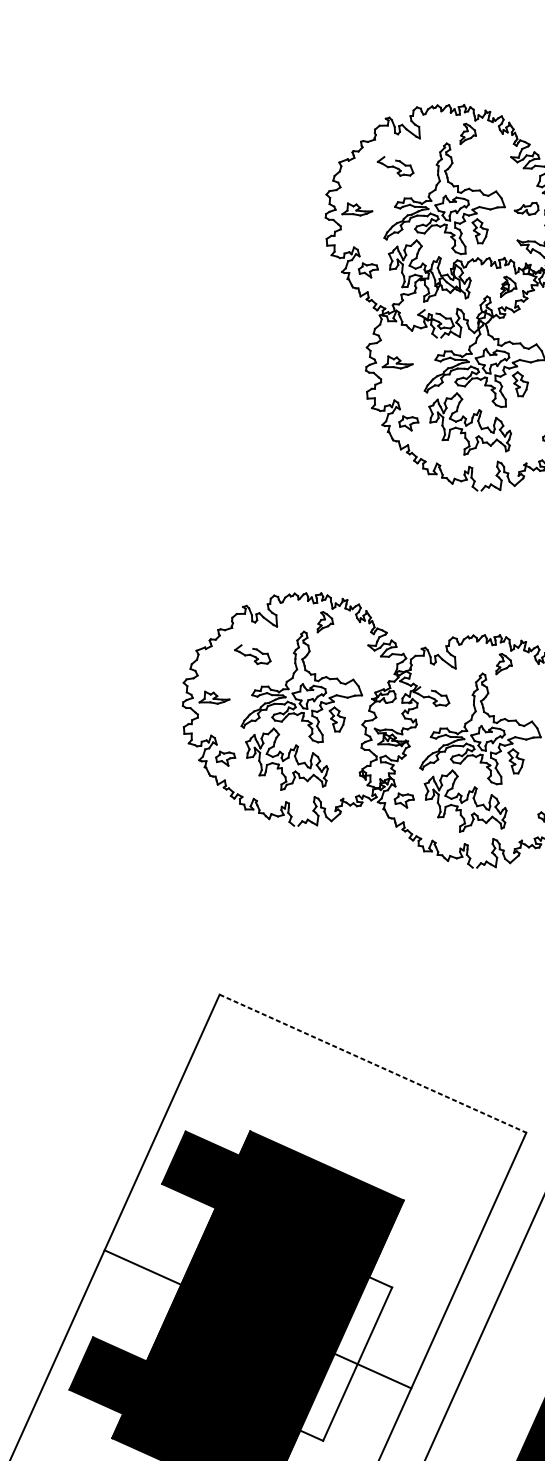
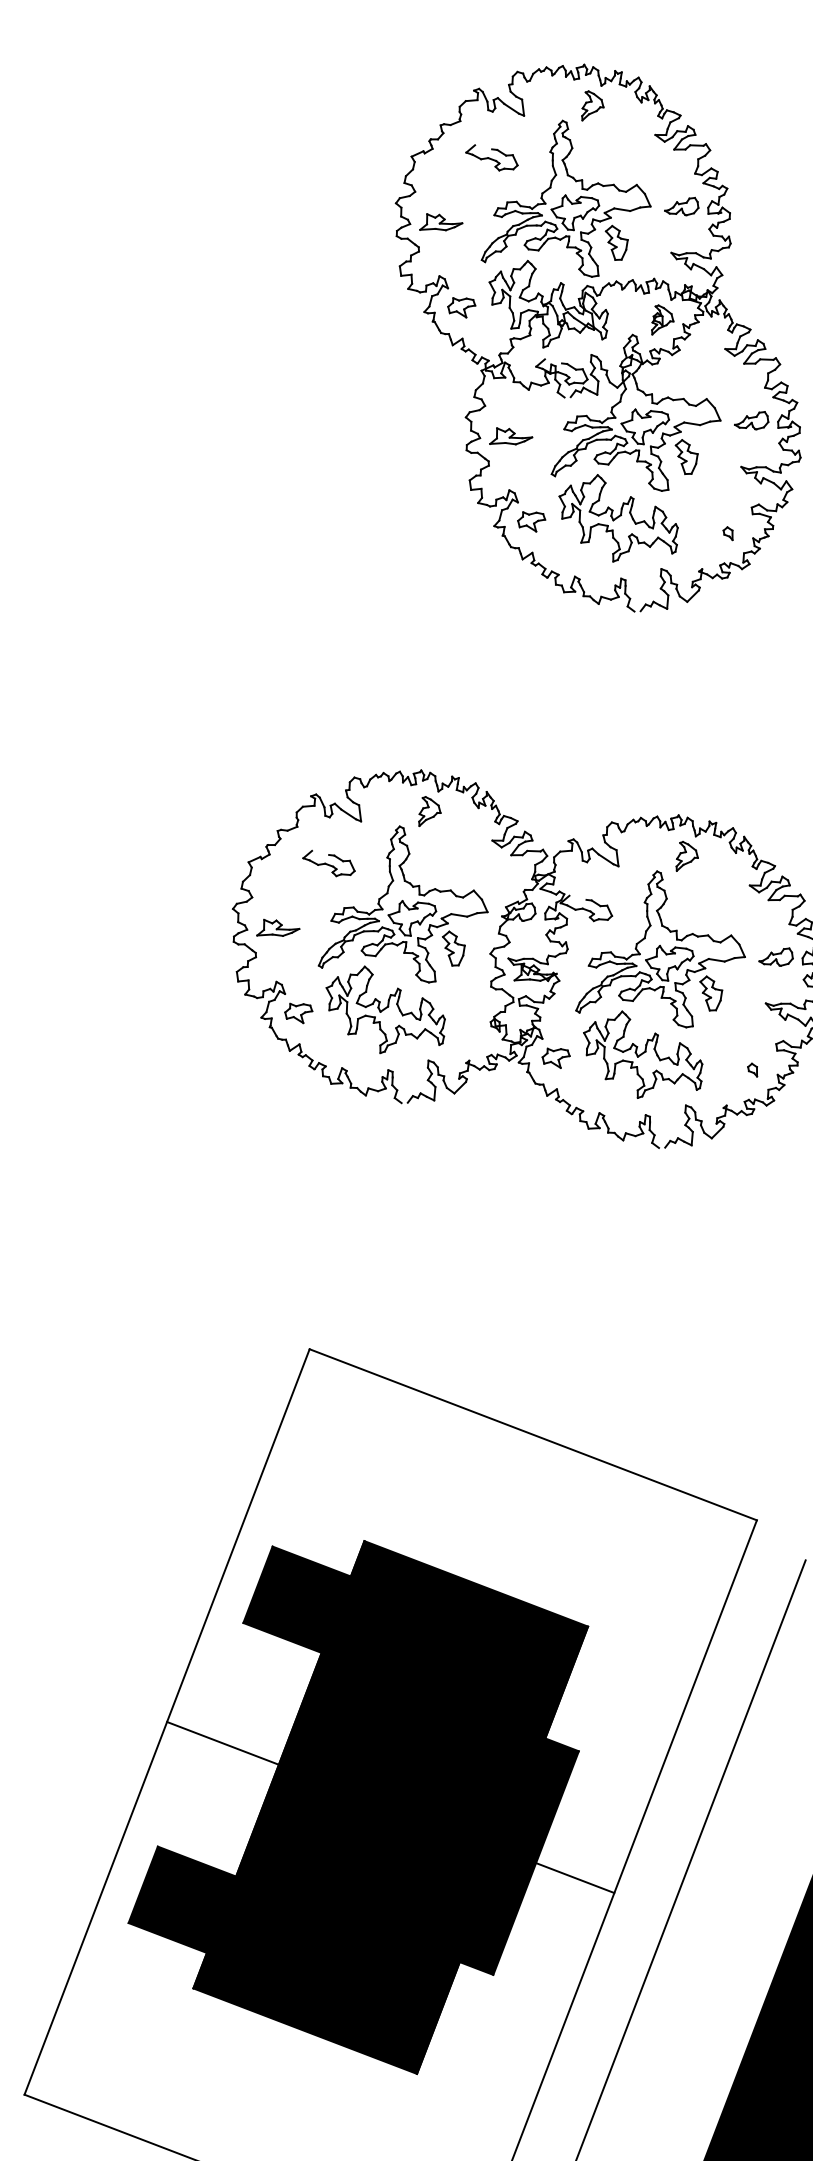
line: (373, 1063) -> (533, 1434), dashed -> solid
fill: (345, 1358) -> (518, 1856), added

